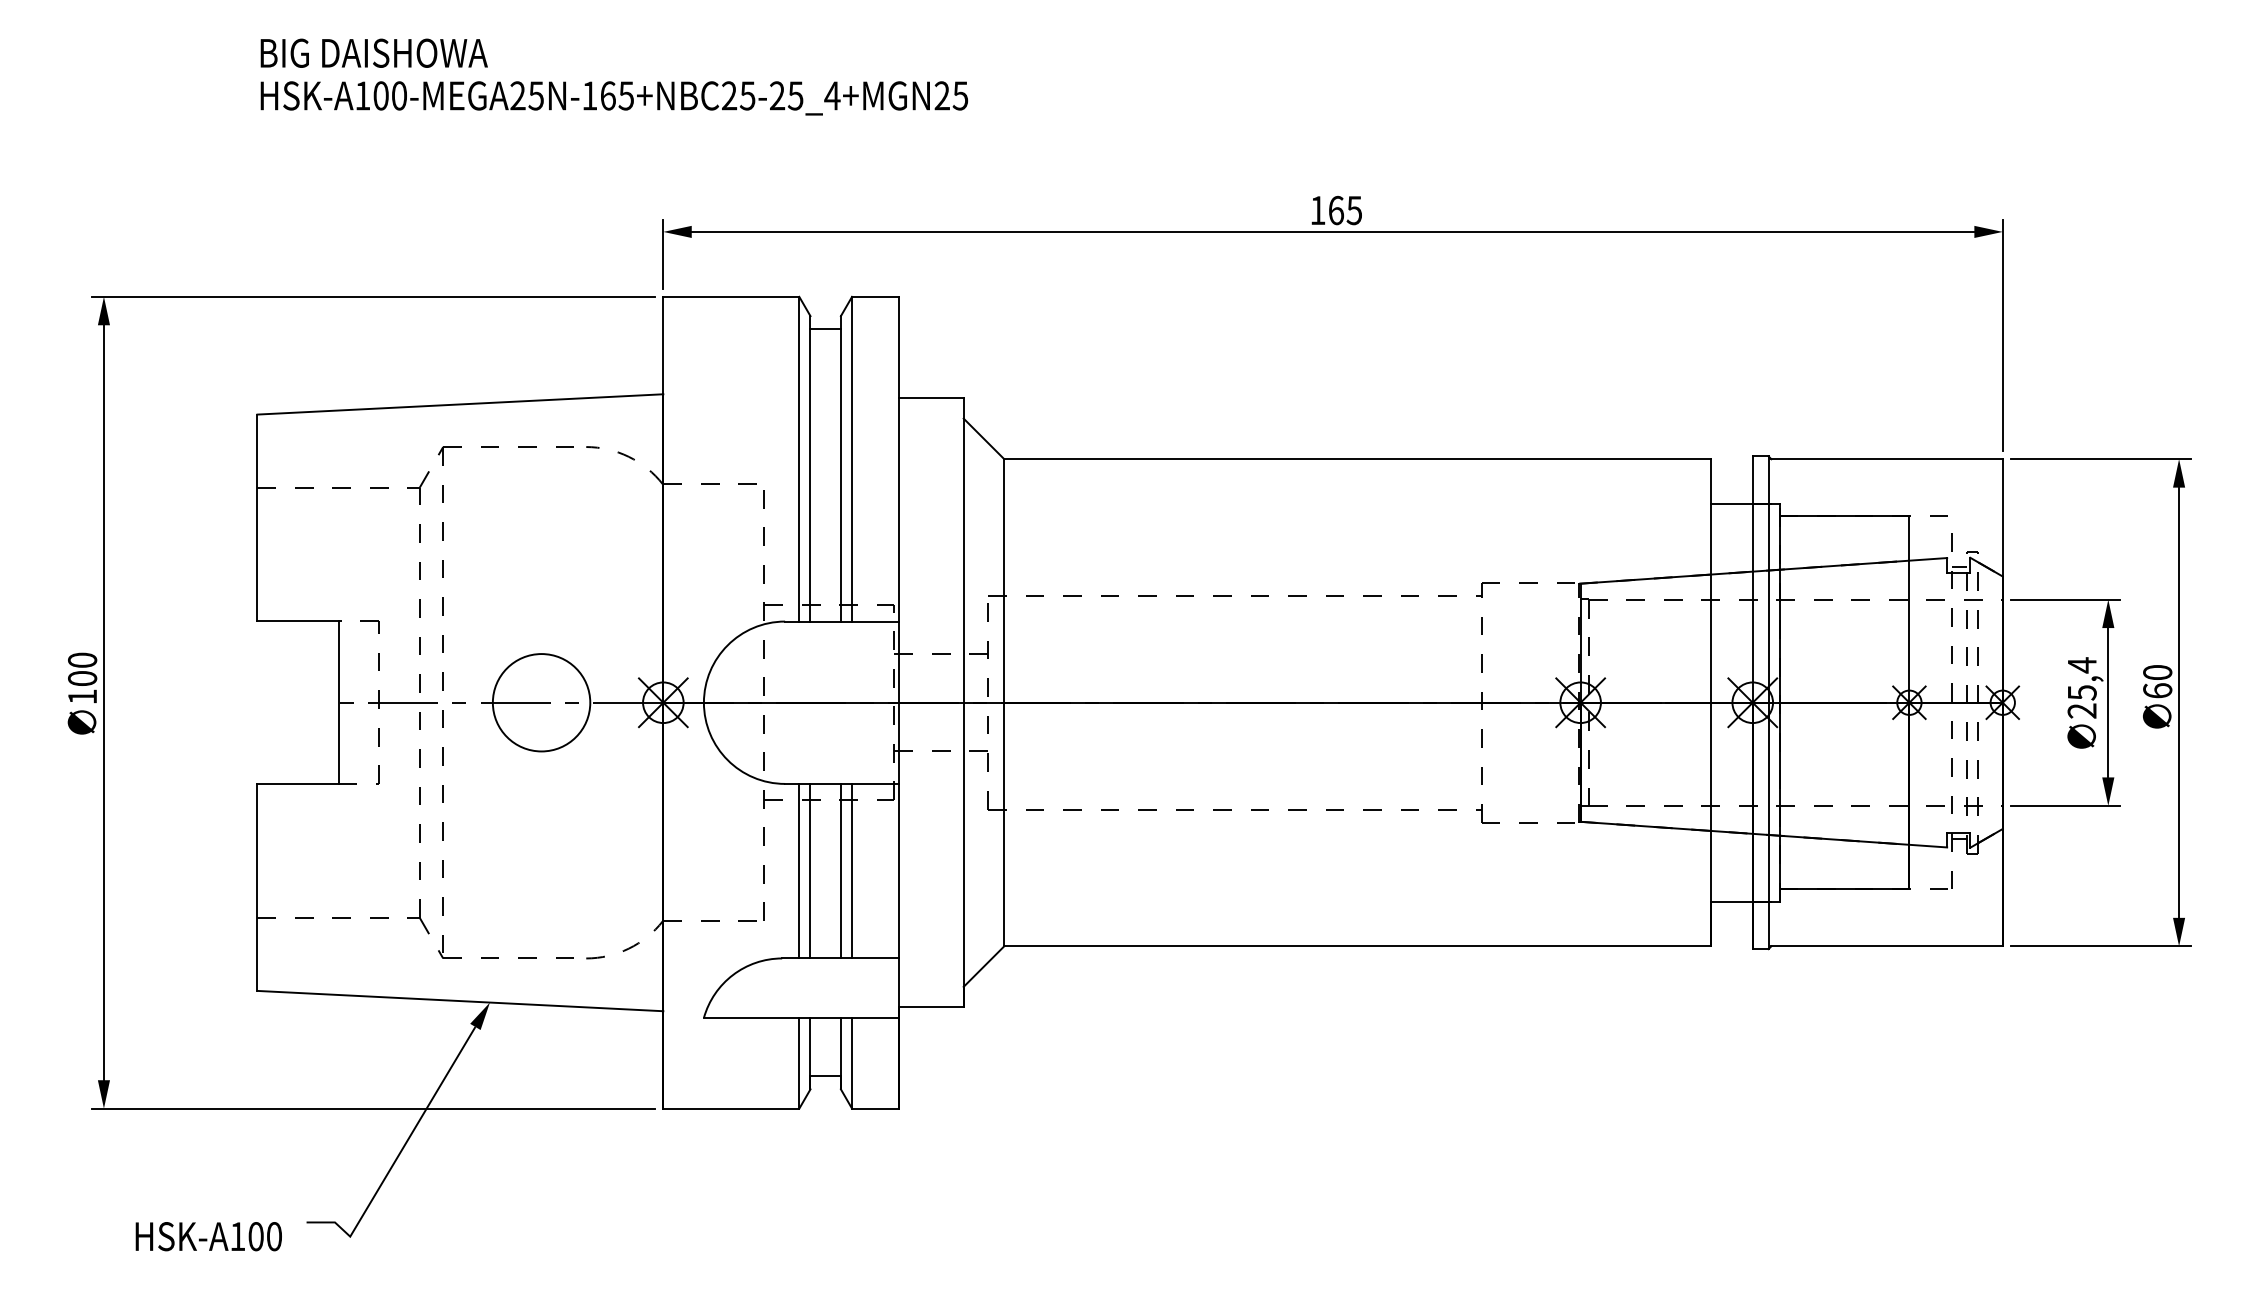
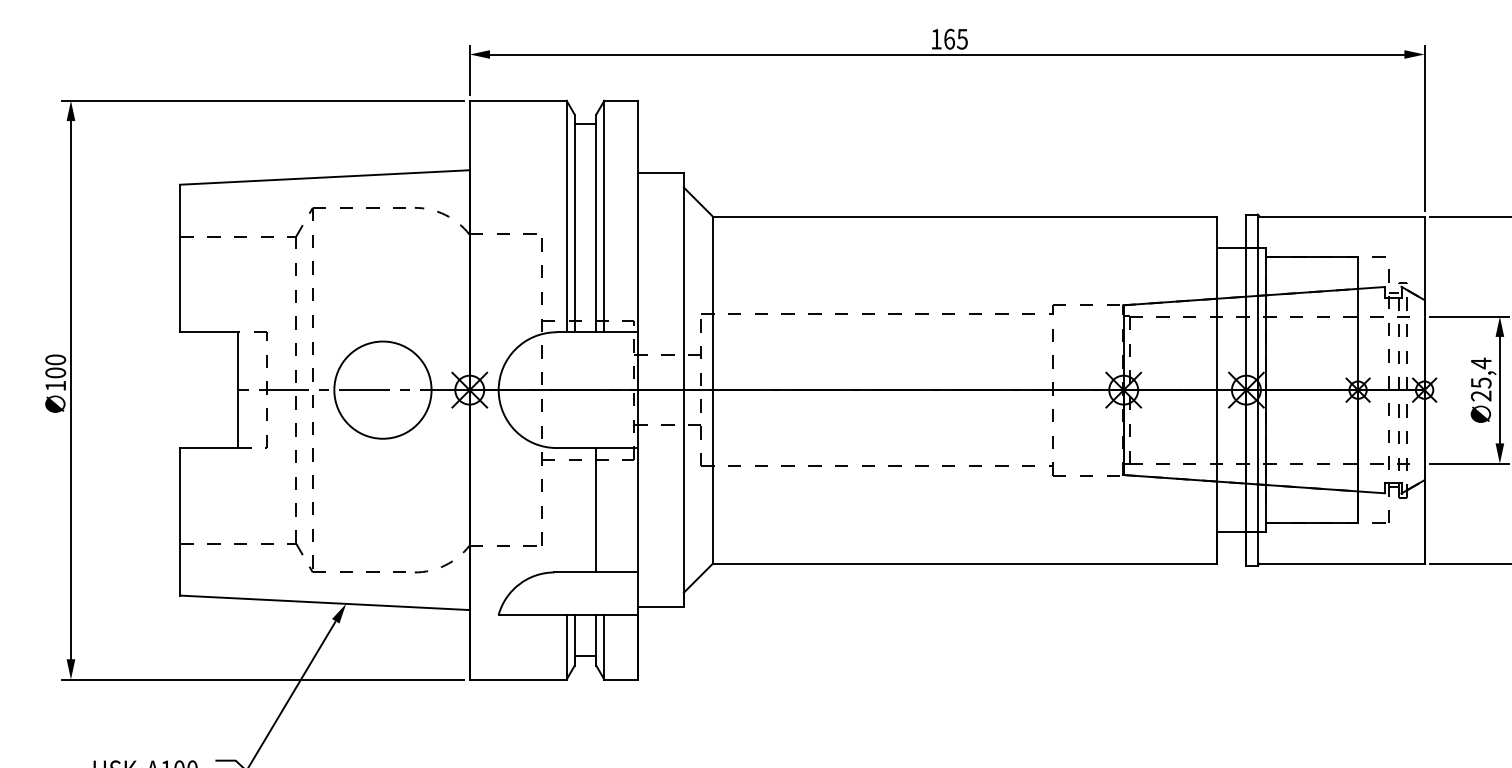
circle: (541, 702) -> (382, 389), size x1.4
line: (799, 870) -> (566, 509), removed
line: (810, 870) -> (574, 509), removed
line: (852, 870) -> (604, 509), removed

